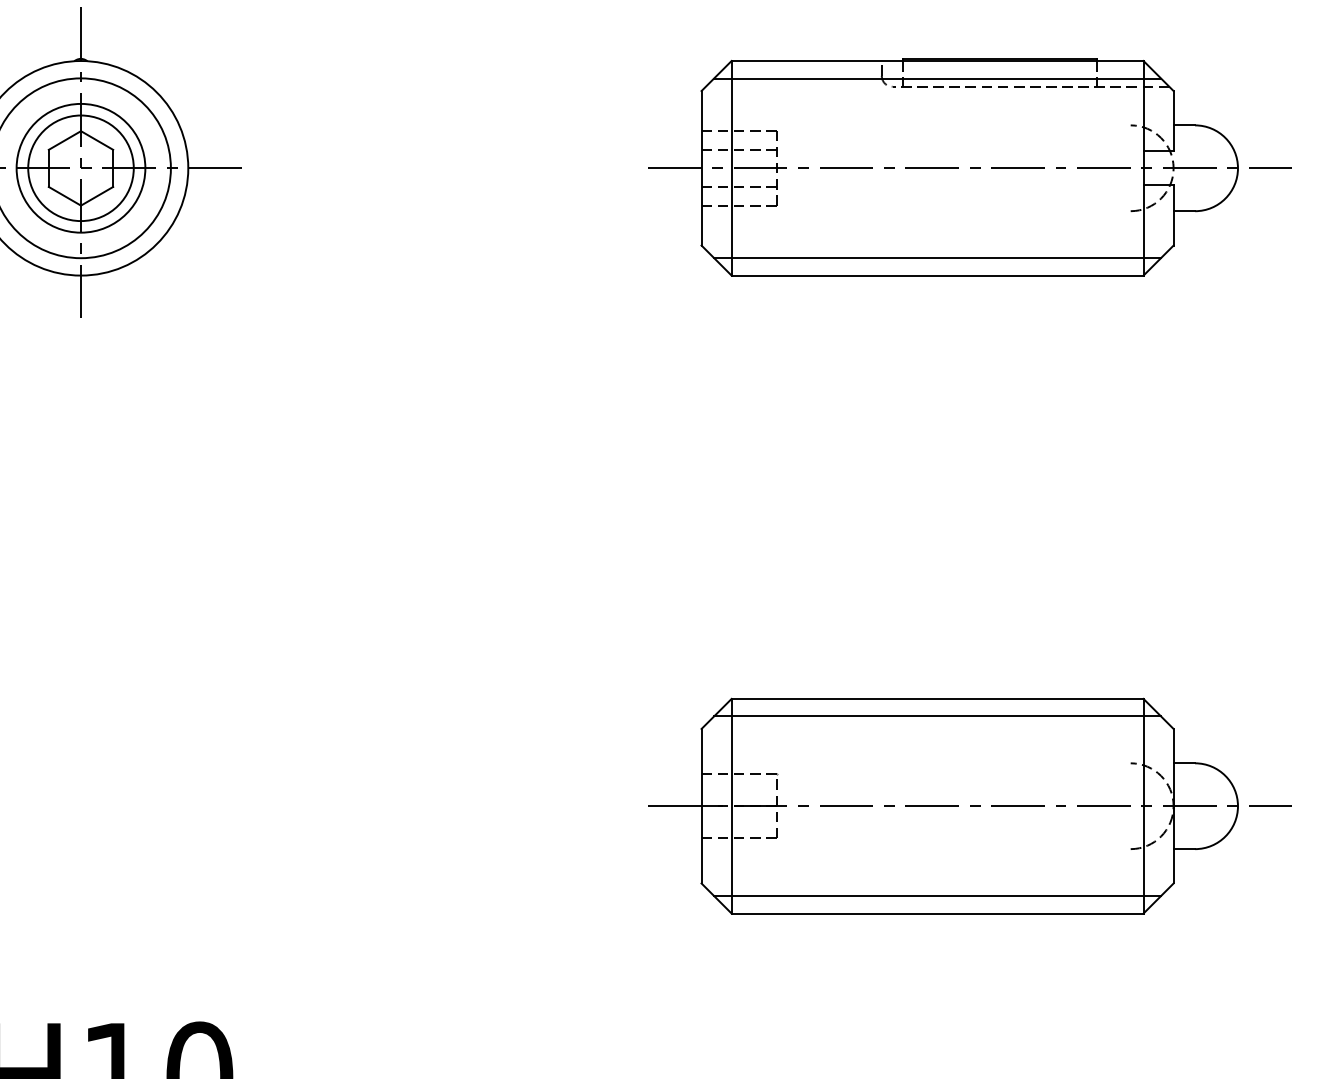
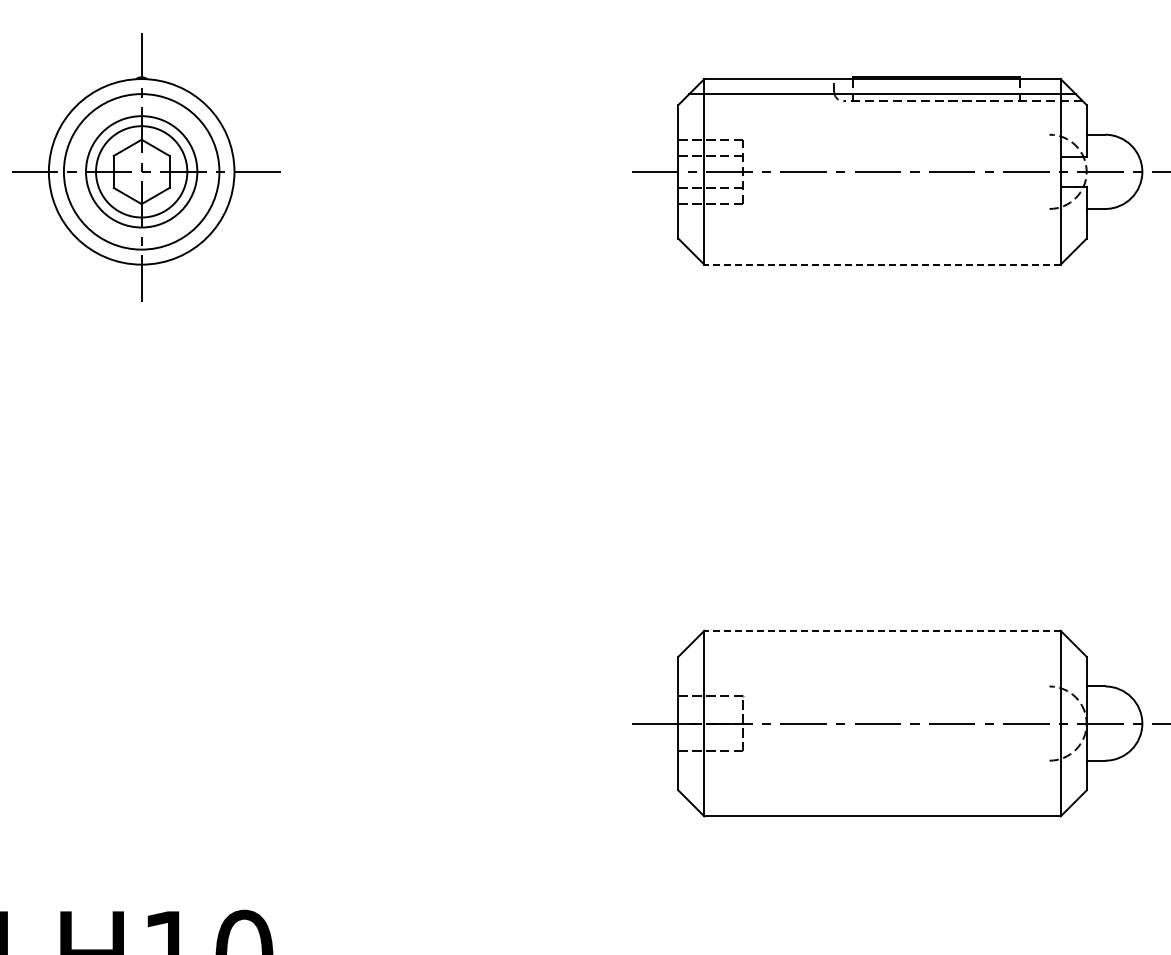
line: (937, 258) -> (882, 249), removed
line: (937, 275) -> (882, 264), solid -> dashed
line: (937, 698) -> (882, 630), solid -> dashed
line: (937, 715) -> (882, 645), removed
line: (937, 896) -> (882, 801), removed

